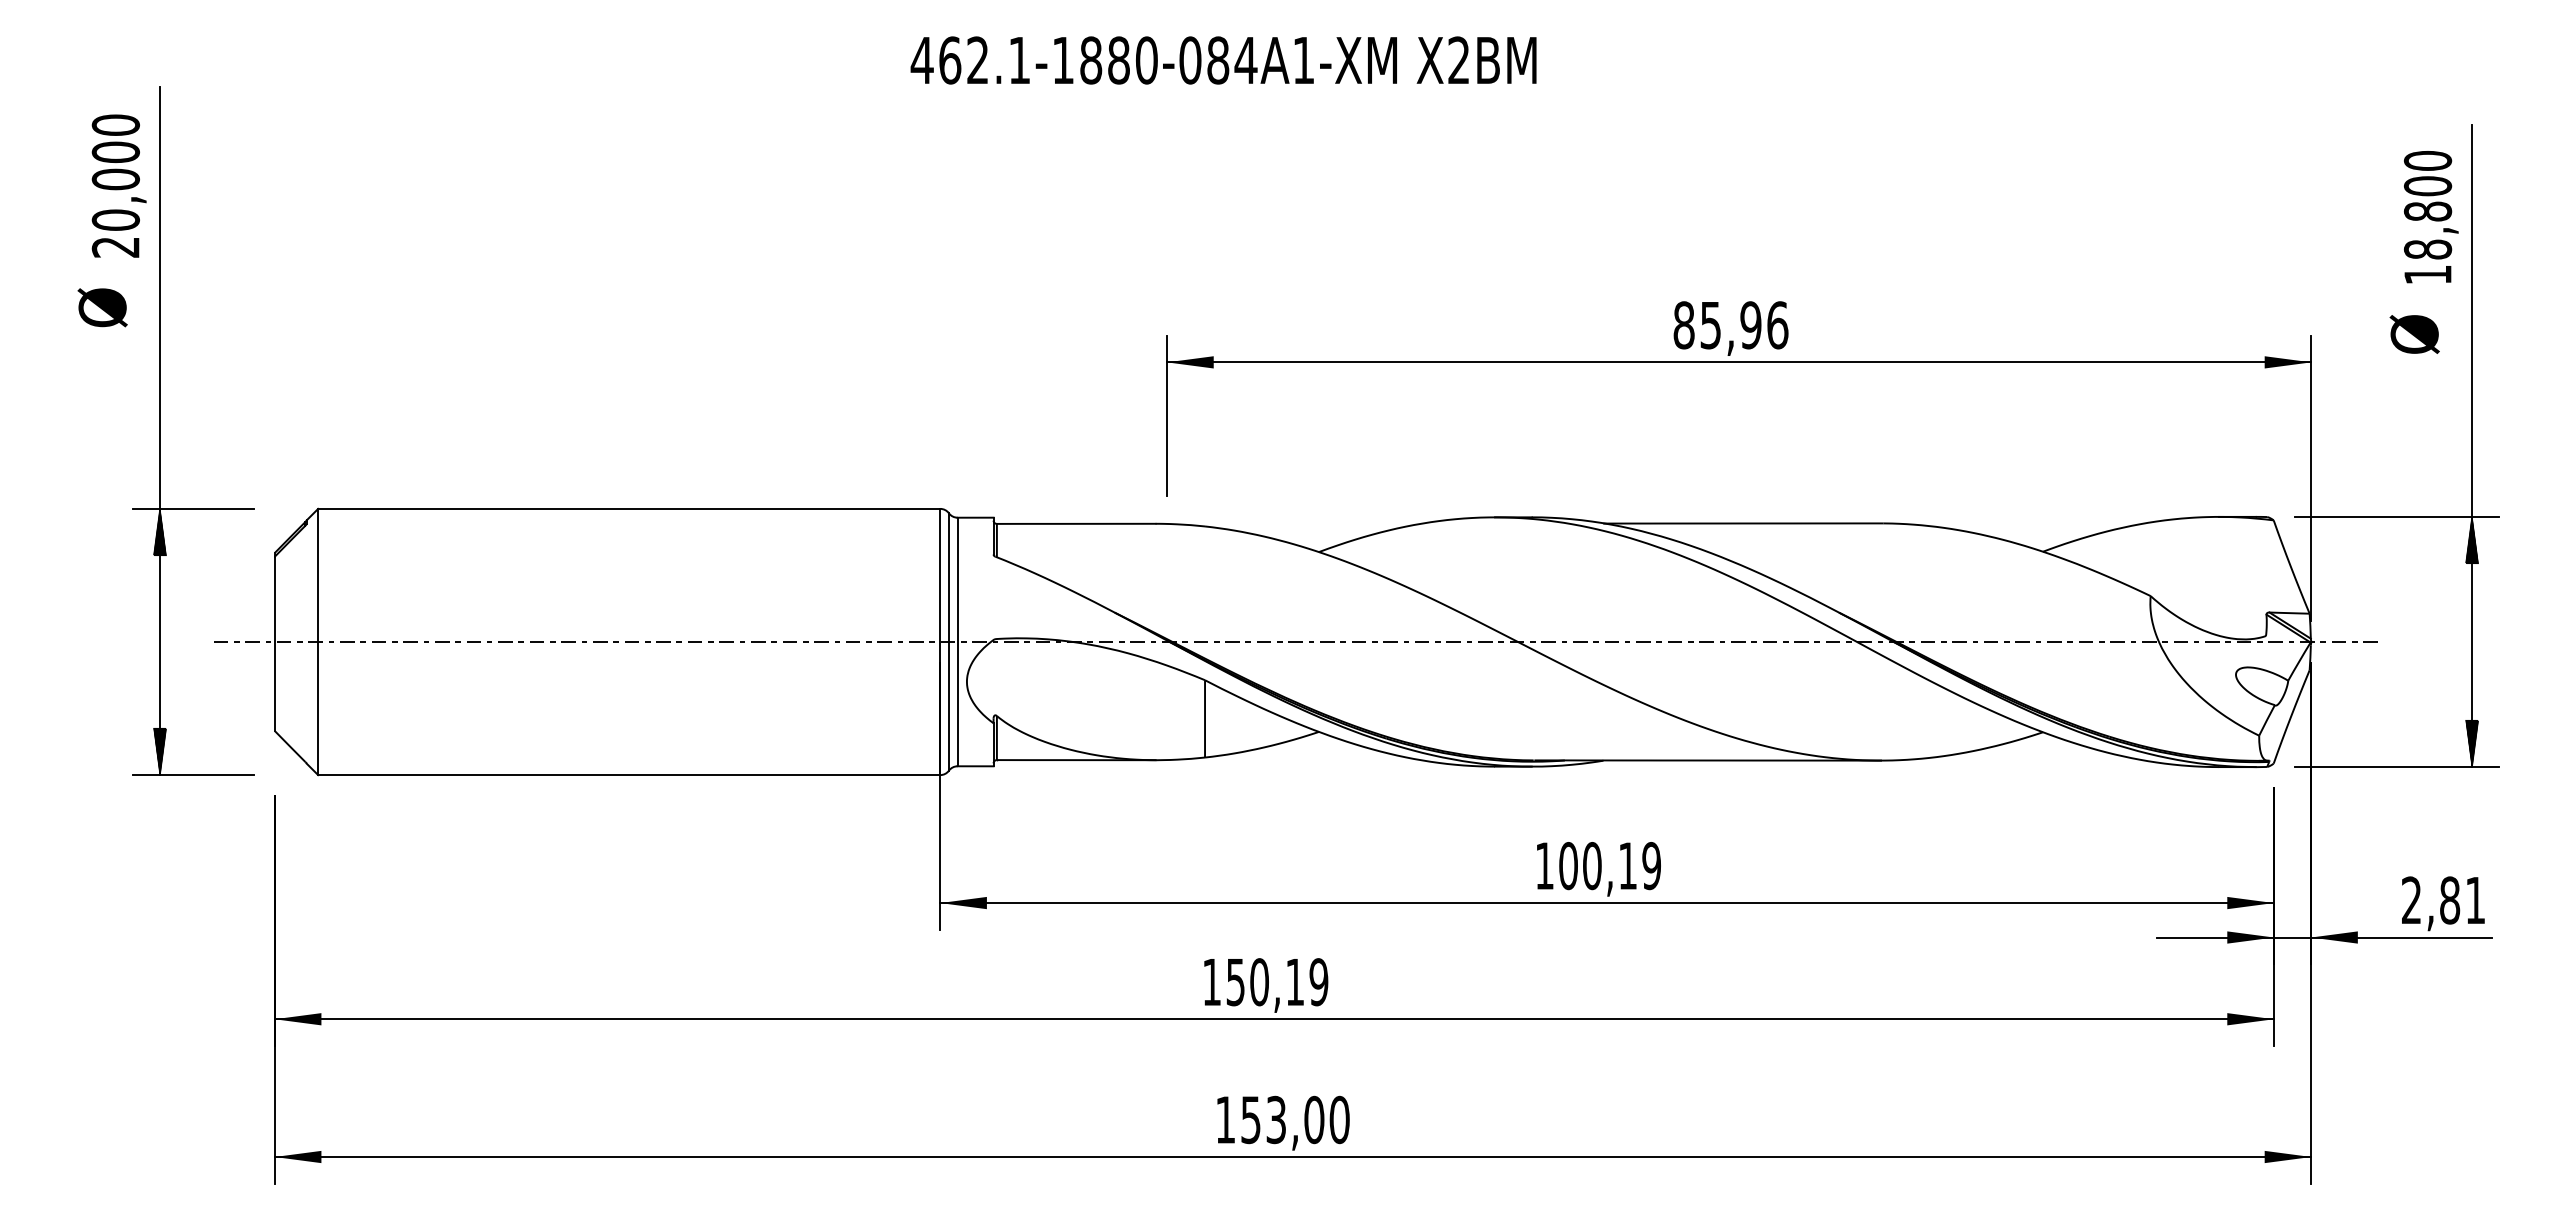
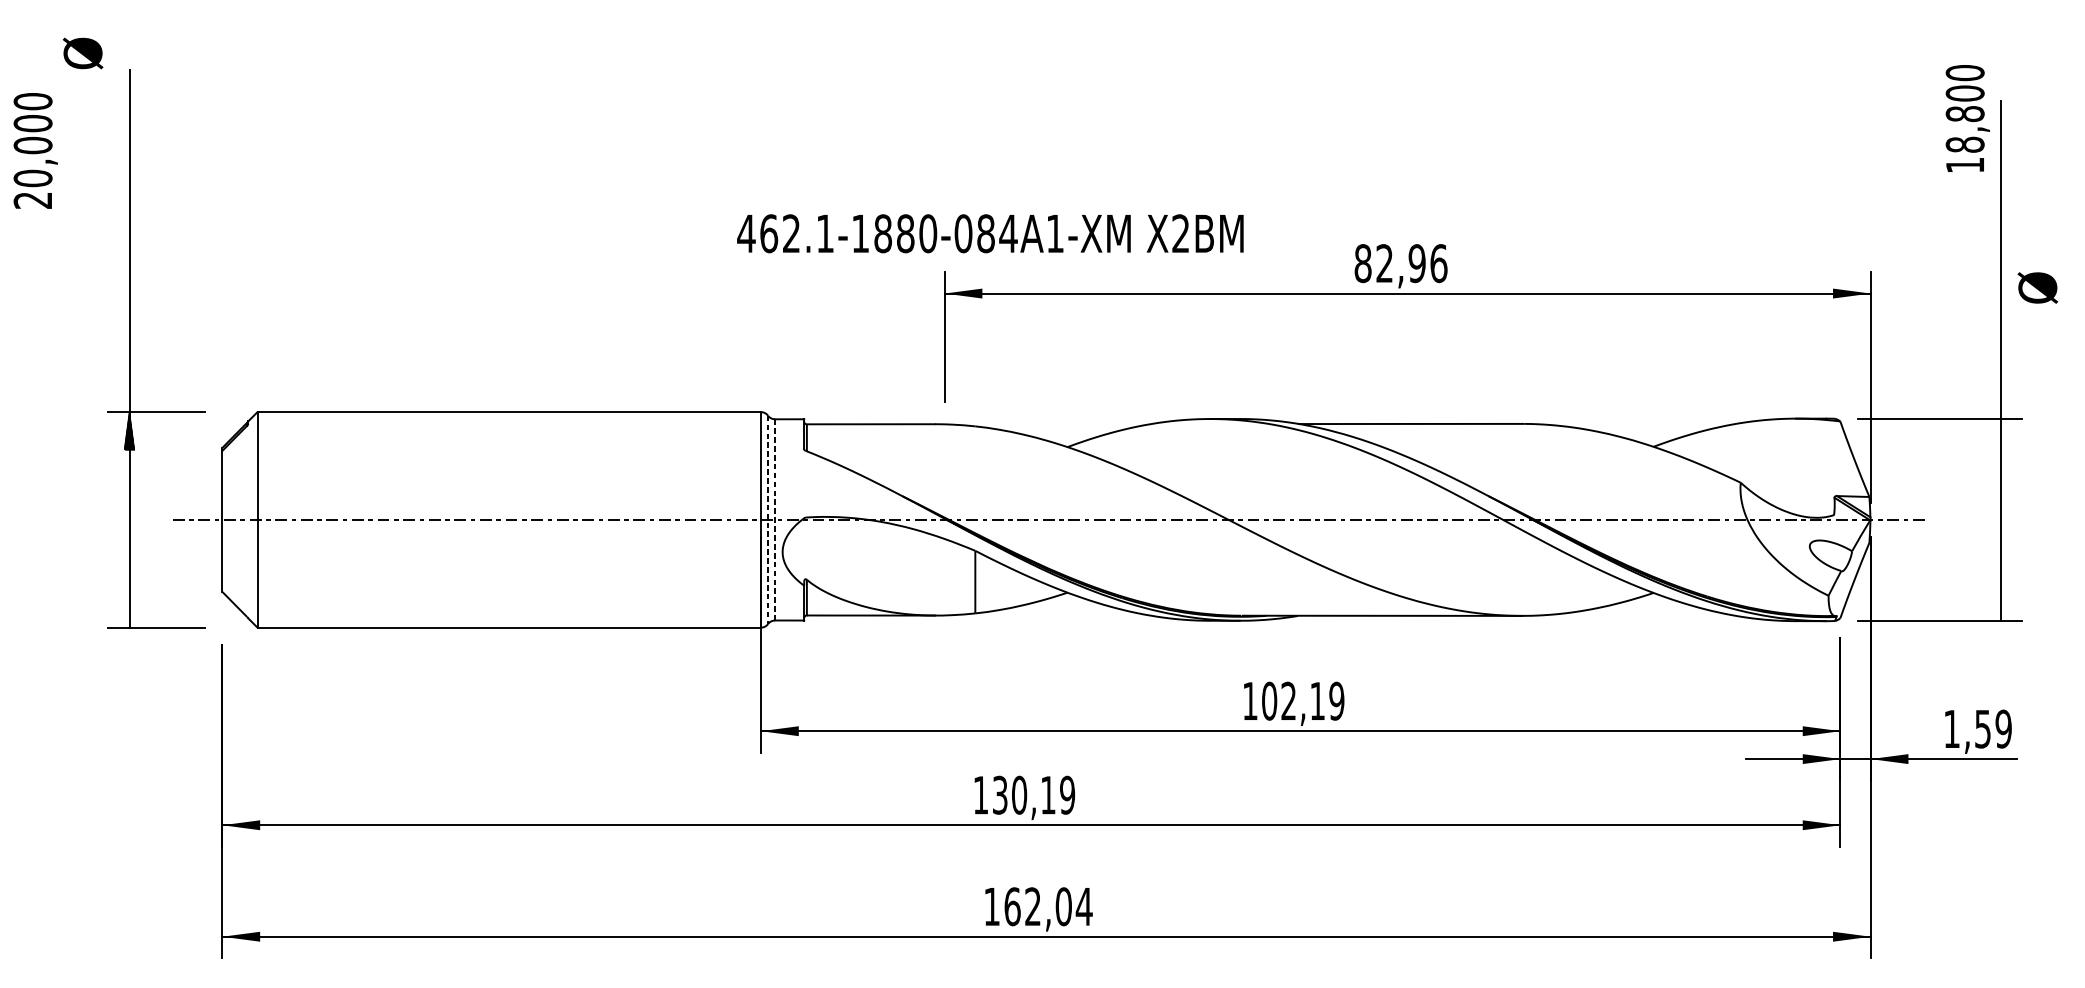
text: (1223, 60) -> (990, 233), moved
text: (118, 185) -> (35, 150), moved
text: (2431, 217) -> (1968, 118), moved
text: (102, 307) -> (82, 53), moved
text: (1710, 325) -> (1384, 263), 85,96 -> 82,96
text: (2414, 334) -> (2037, 288), moved
hatch: (2472, 540) -> (2001, 437), removed
line: (948, 642) -> (767, 520), solid -> dashed
line: (957, 642) -> (774, 520), solid -> dashed
hatch: (2472, 743) -> (2001, 602), removed
hatch: (159, 751) -> (129, 608), removed
text: (1592, 866) -> (1288, 701), 100,19 -> 102,19
text: (2443, 900) -> (1977, 729), 2,81 -> 1,59
text: (1235, 981) -> (1000, 794), 150,19 -> 130,19
text: (1295, 1119) -> (1048, 906), 153,00 -> 162,04

